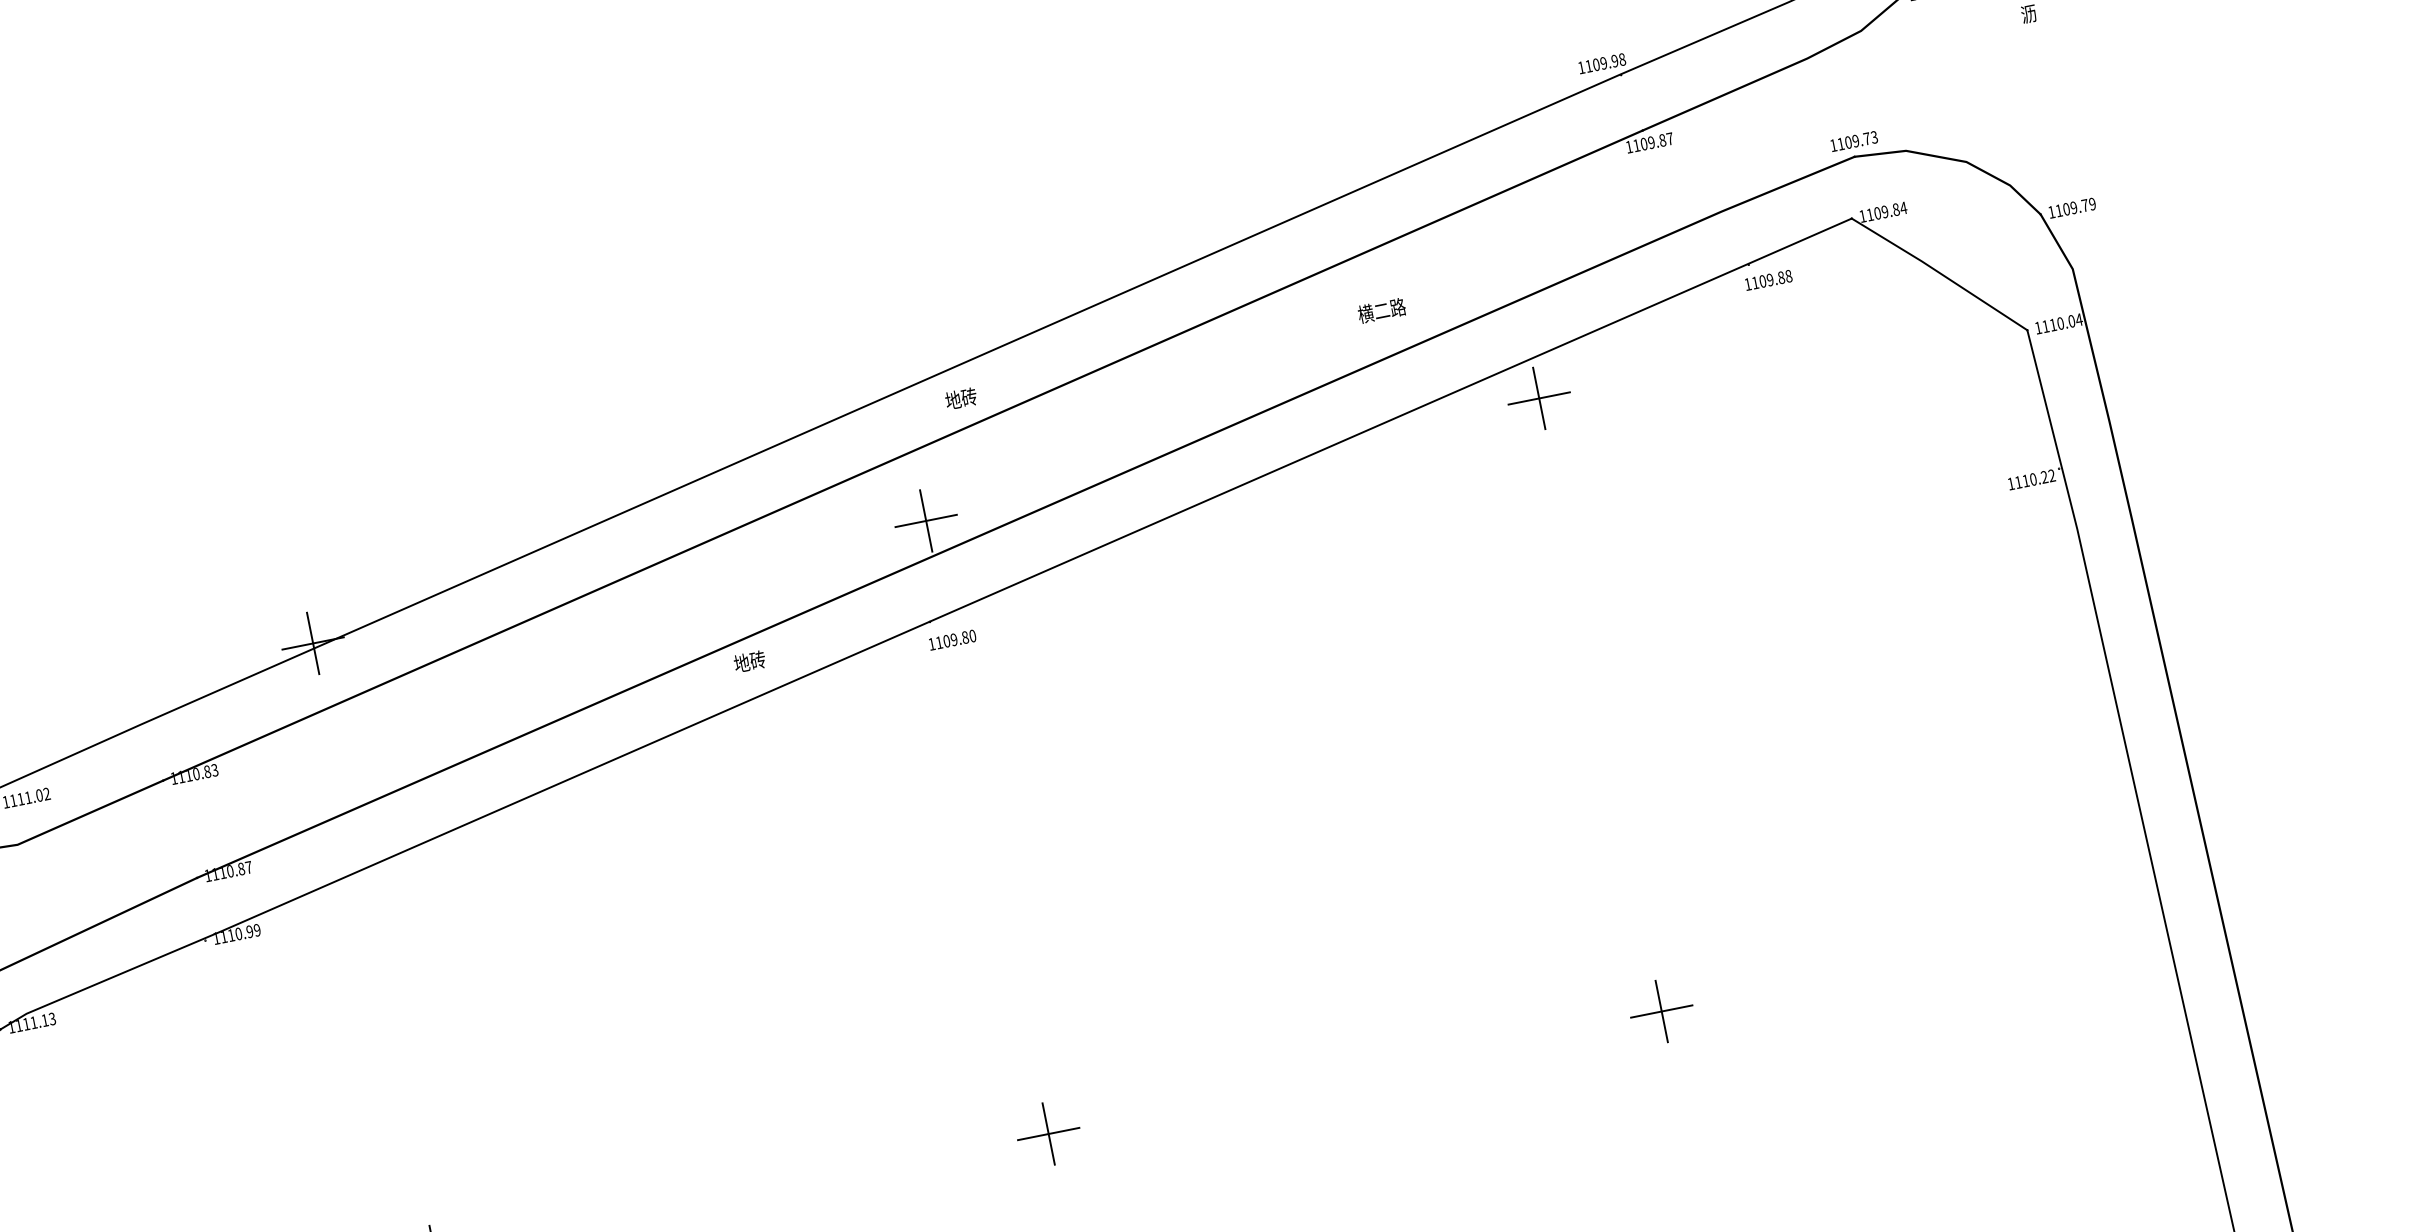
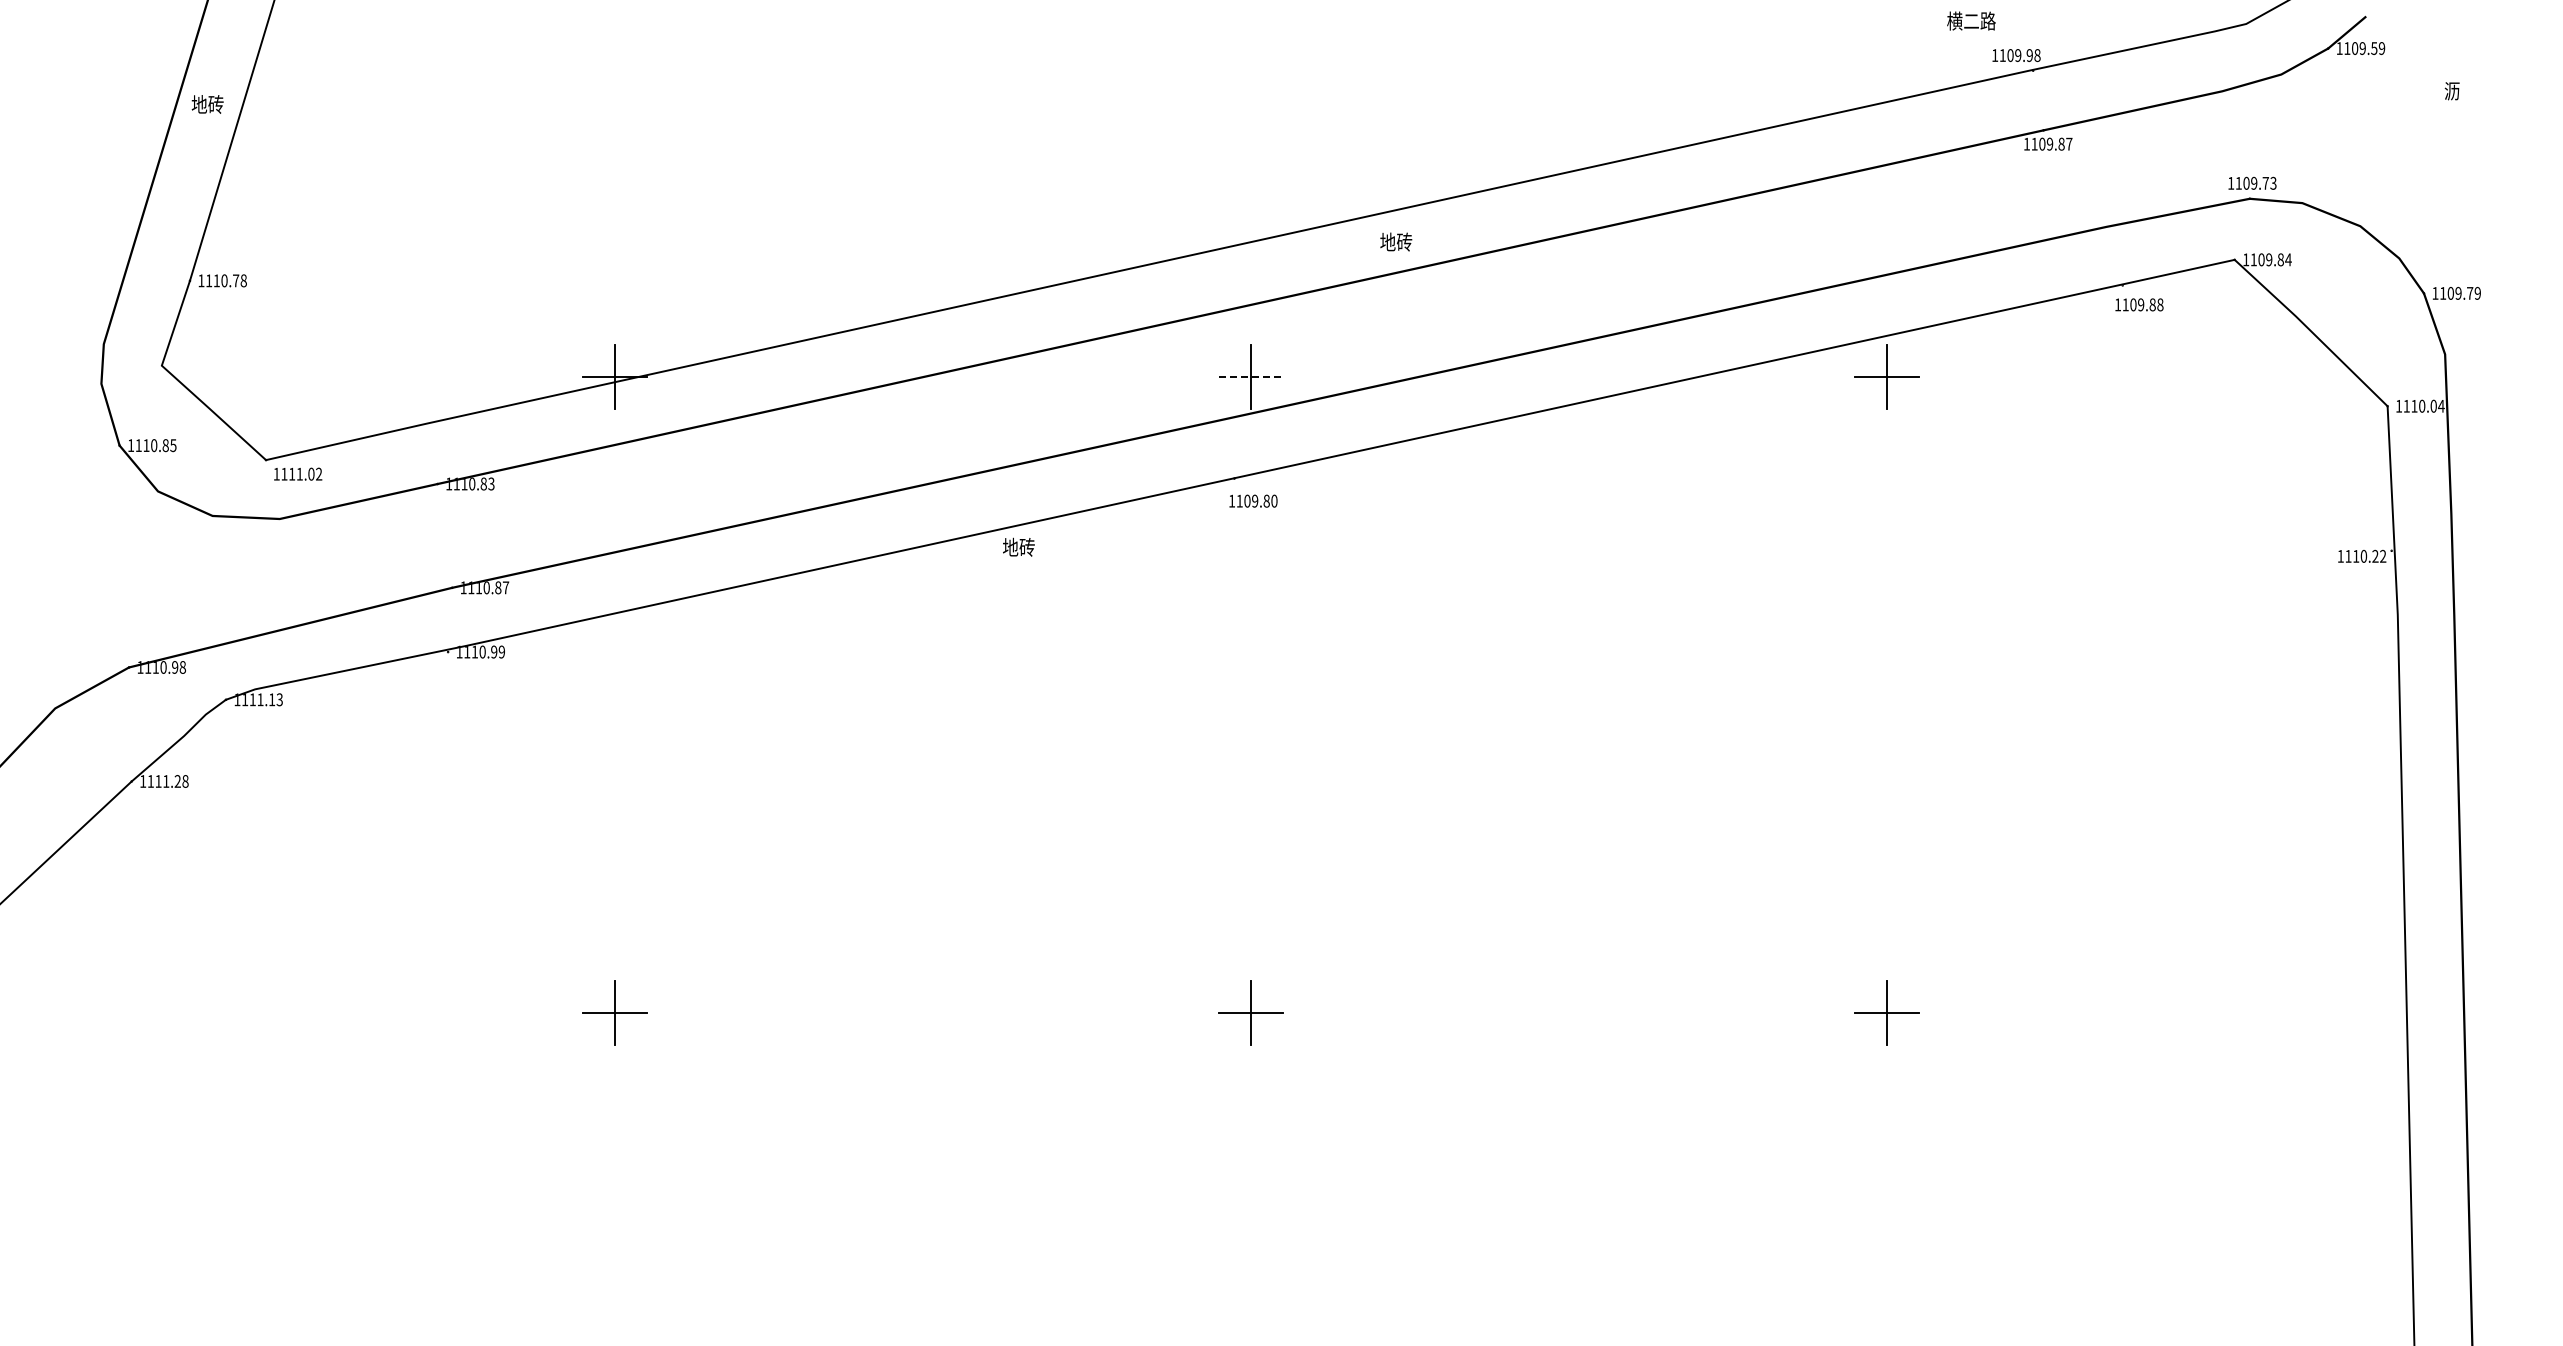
text: (1381, 310) -> (1971, 20), moved
text: (961, 398) -> (1396, 241), moved
line: (925, 521) -> (1250, 377), solid -> dashed
text: (749, 660) -> (1018, 546), moved

